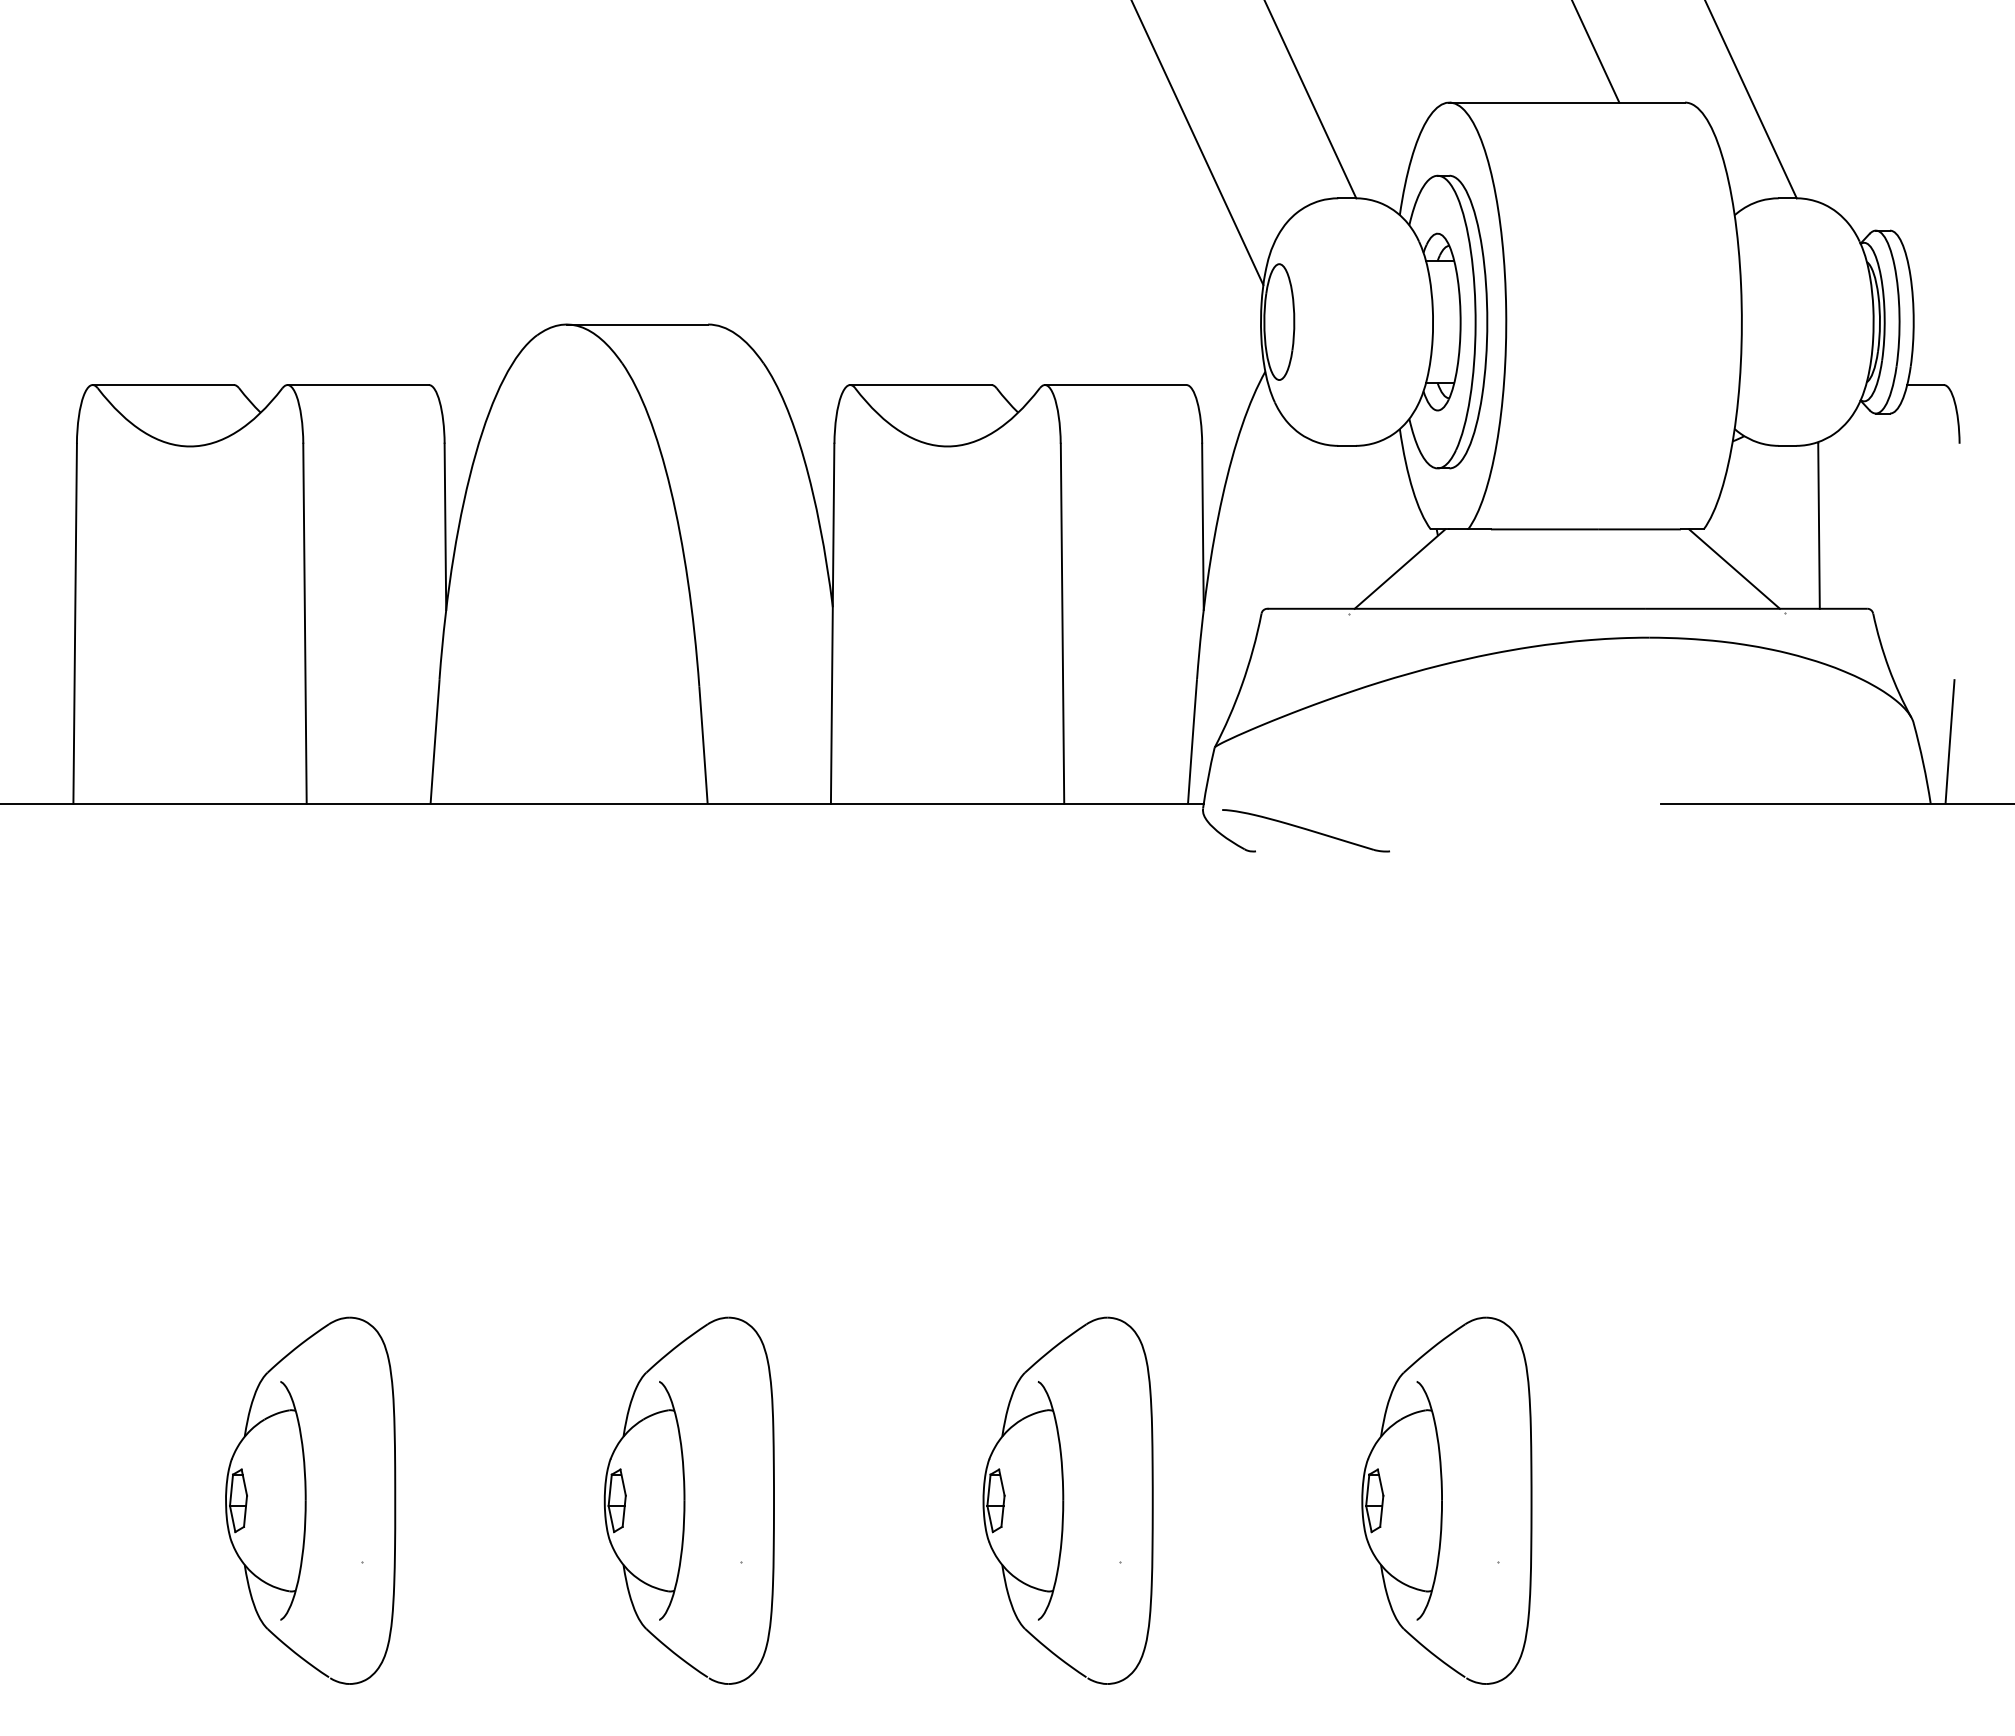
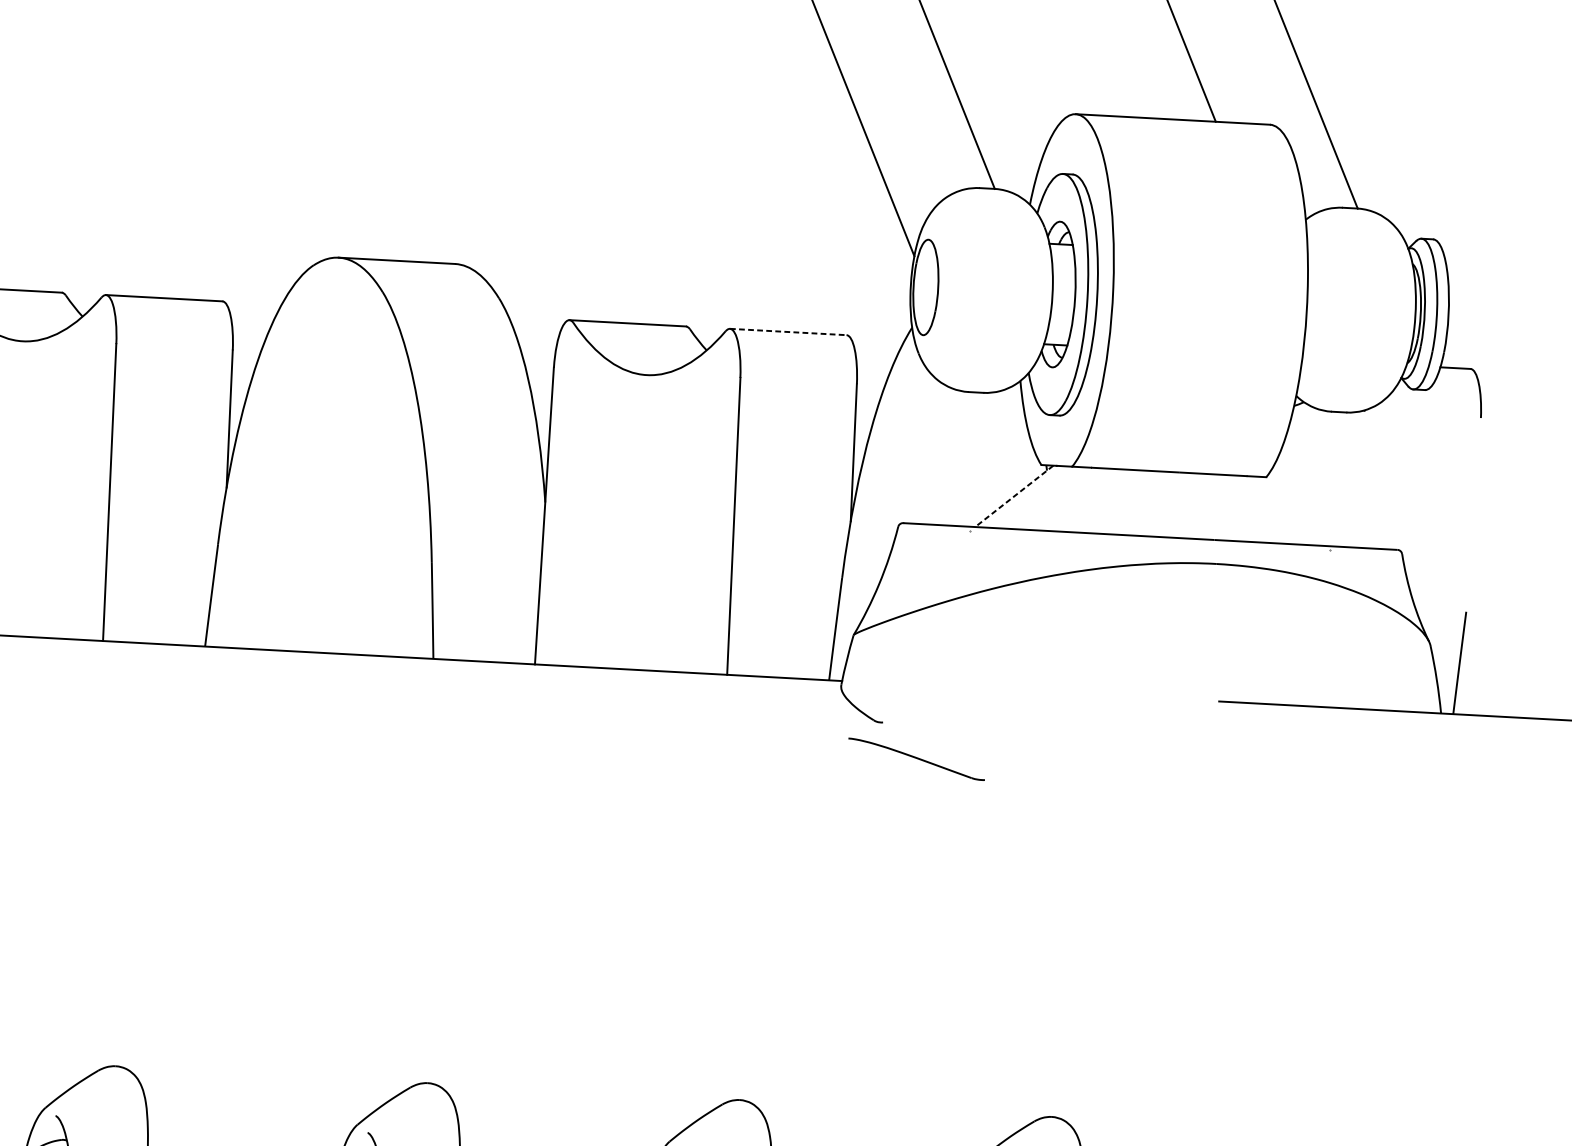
line: (1115, 385) -> (788, 332), solid -> dashed
line: (1818, 525) -> (1361, 479), removed
line: (1734, 568) -> (1289, 510), removed
line: (1399, 569) -> (1013, 496), solid -> dashed
part: (1305, 830) -> (916, 759), moved

